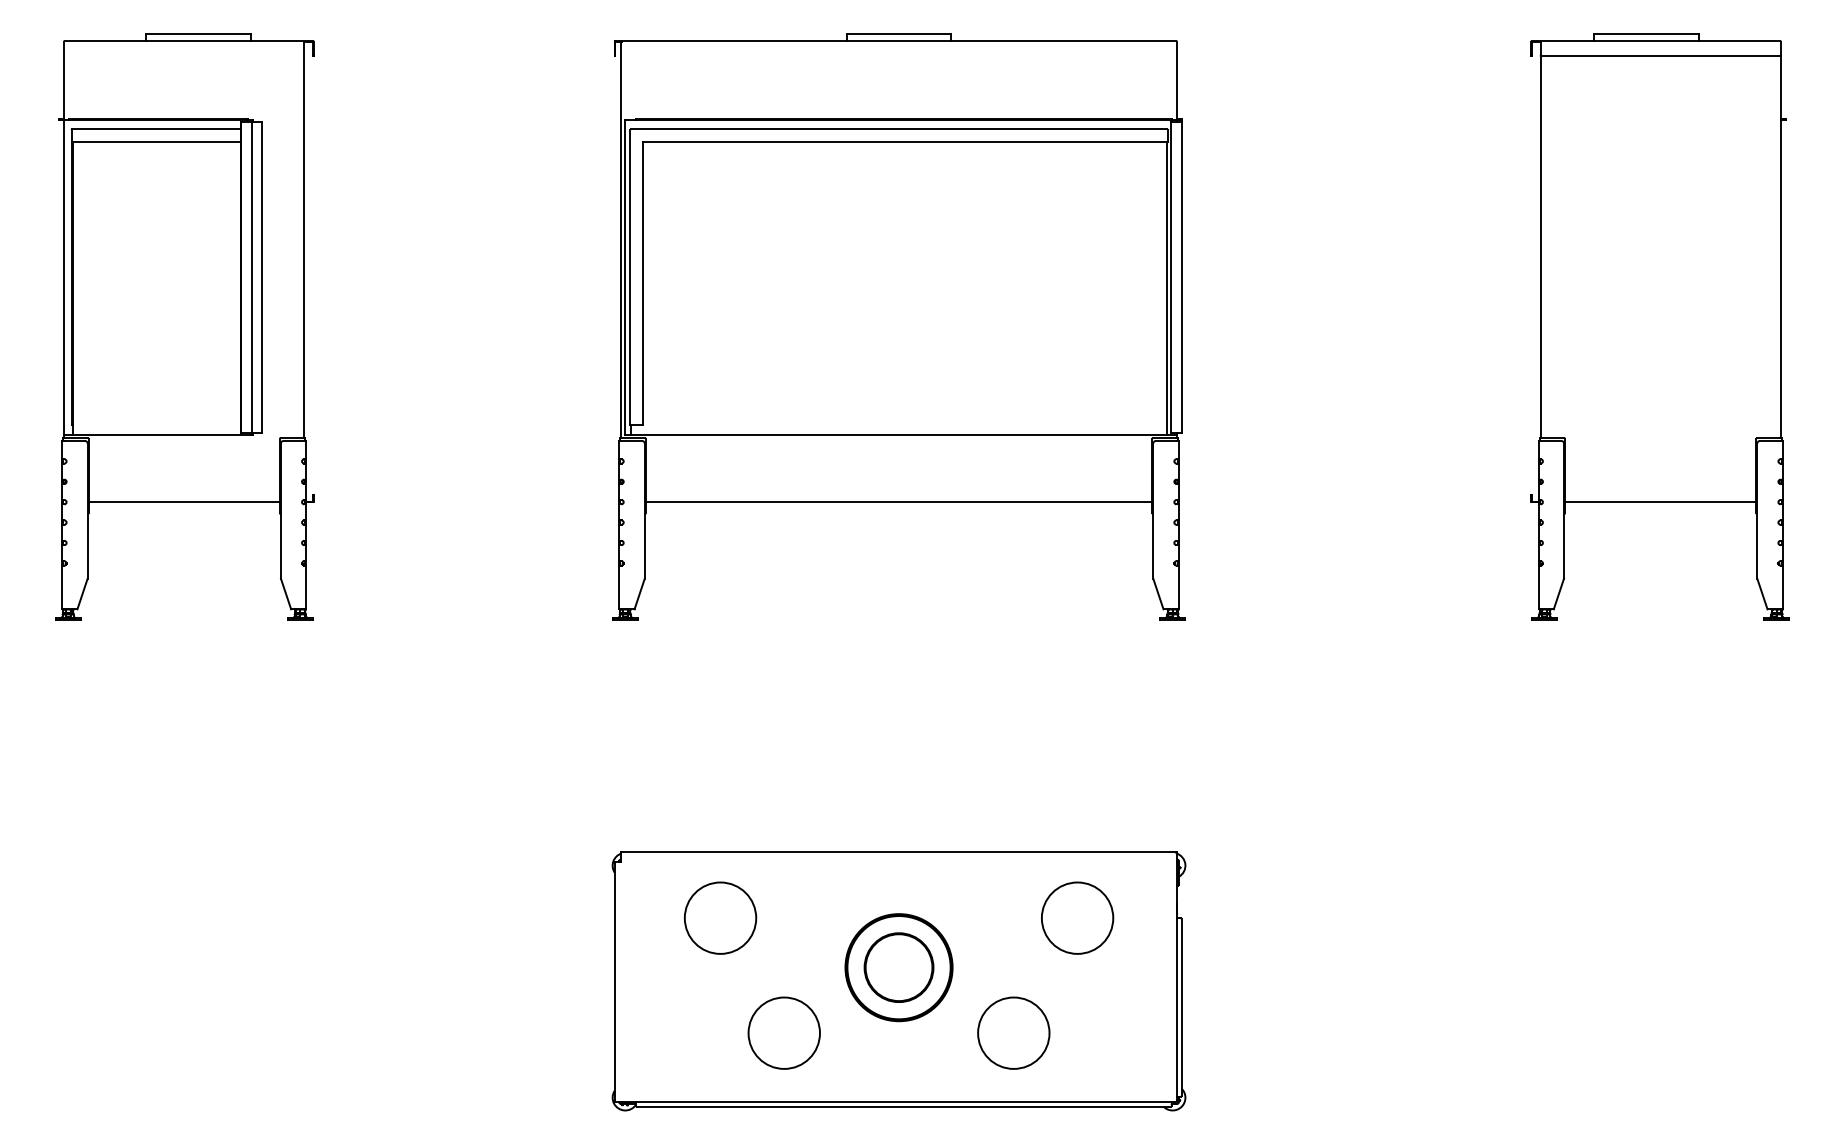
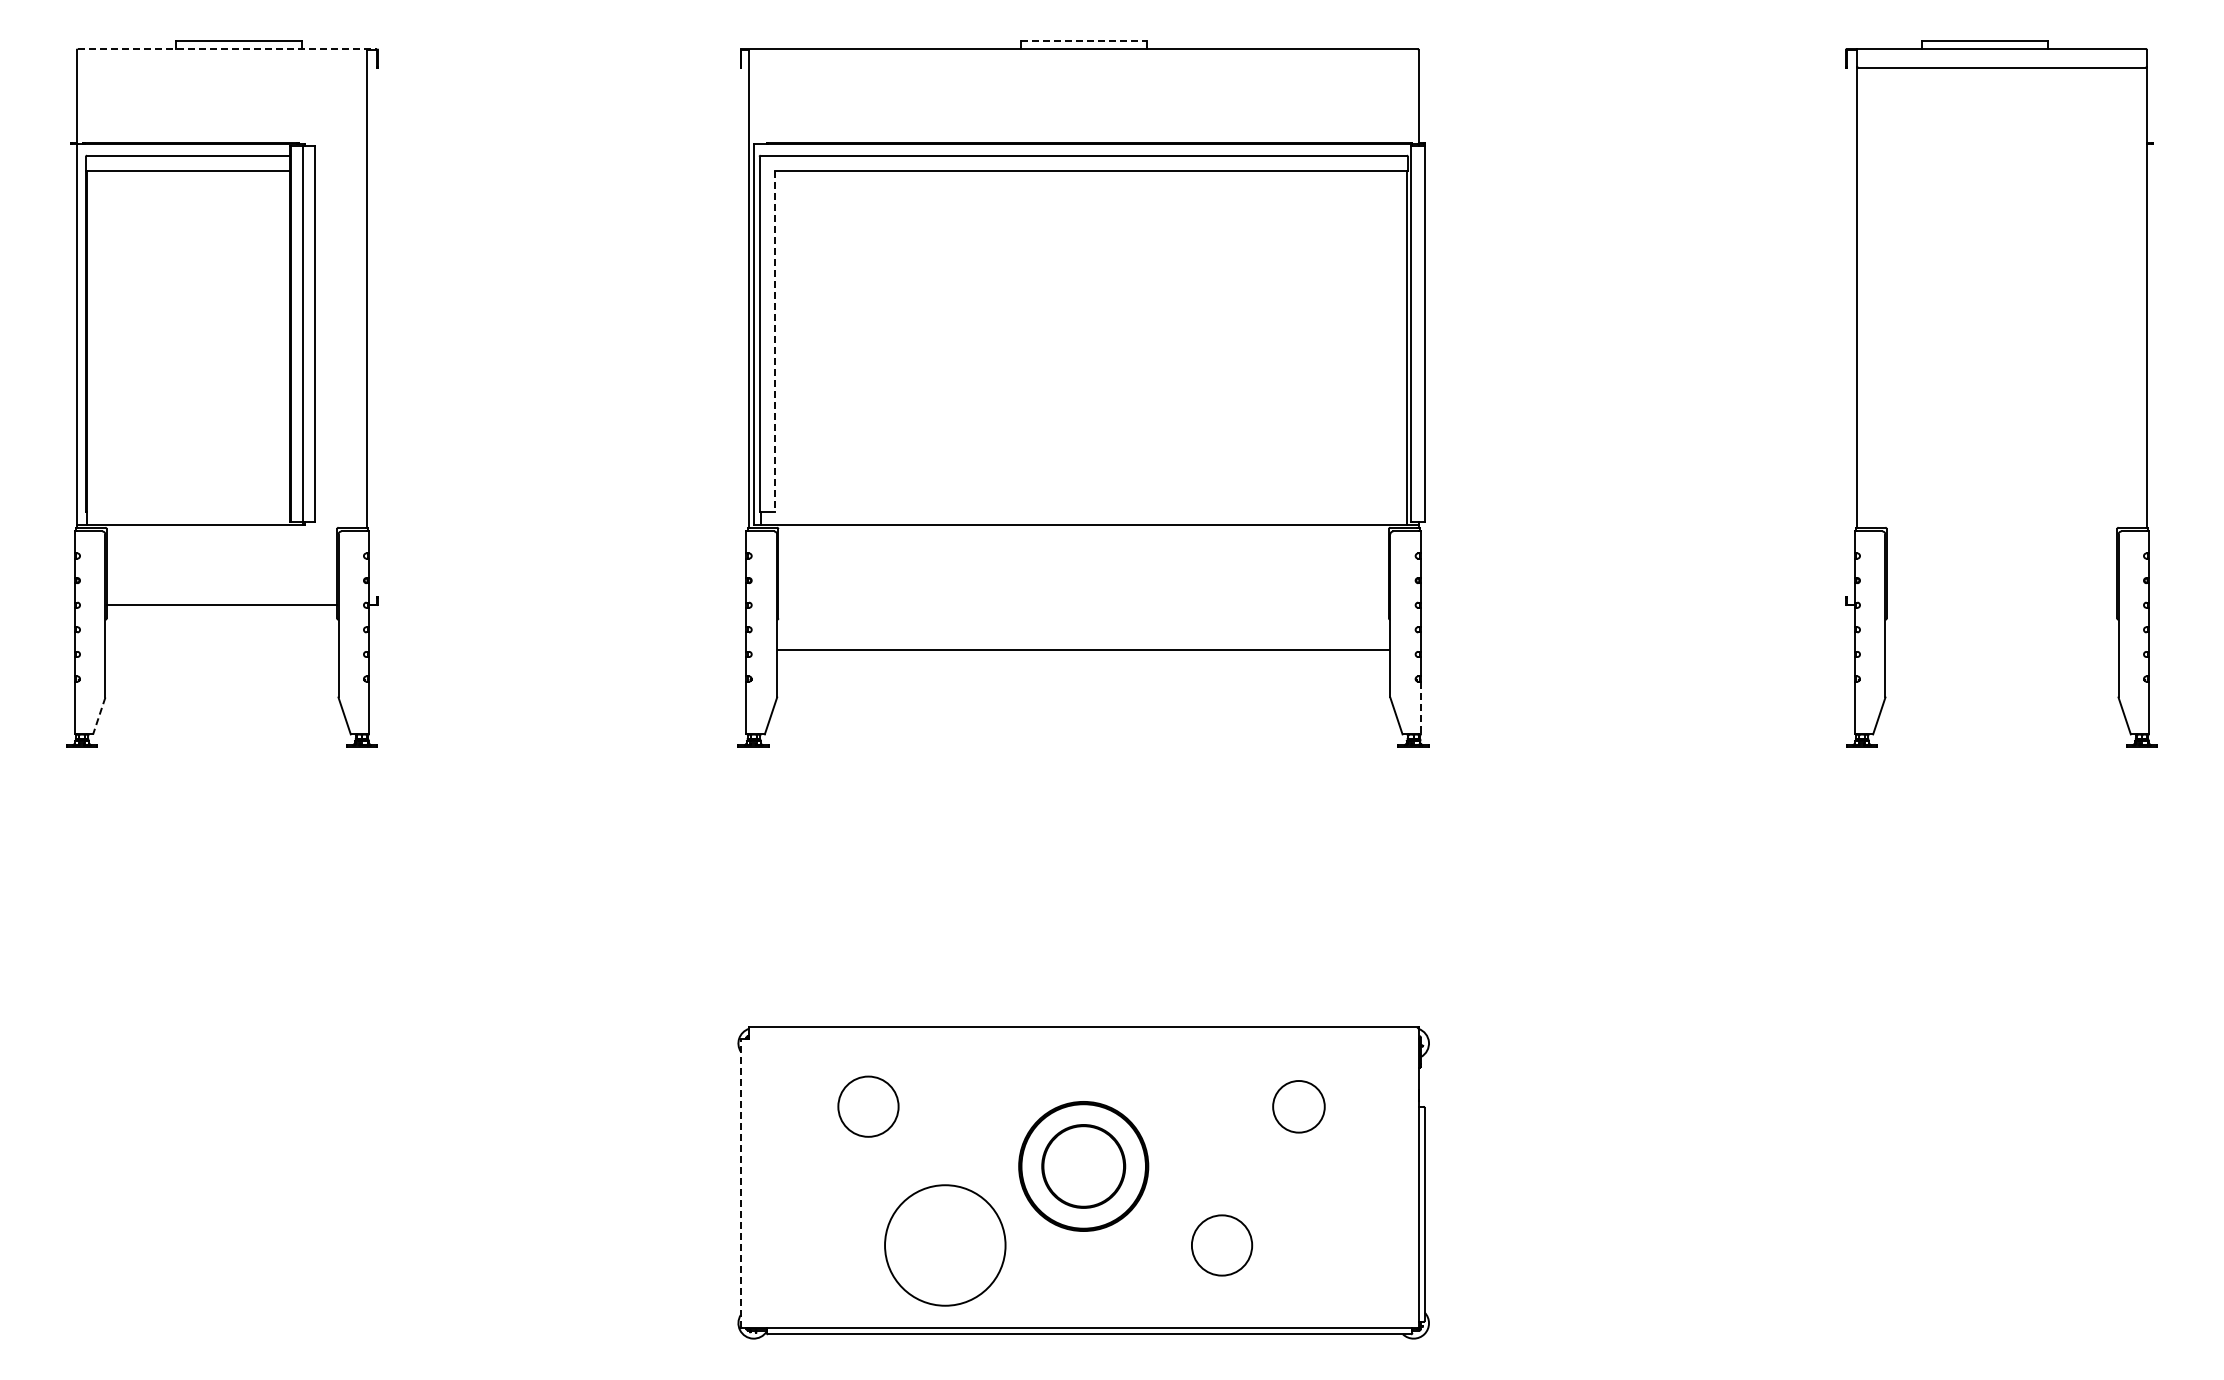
line: (899, 34) -> (1084, 41), solid -> dashed
line: (188, 41) -> (227, 49), solid -> dashed
line: (643, 283) -> (775, 341), solid -> dashed
line: (898, 502) -> (1083, 650), moved
line: (1660, 502) -> (2001, 605), removed
line: (1179, 587) -> (1421, 708), solid -> dashed
line: (82, 594) -> (99, 716), solid -> dashed
circle: (720, 917) -> (868, 1106), size x0.7
circle: (1077, 917) -> (1298, 1106), size x0.6
line: (614, 981) -> (740, 1183), solid -> dashed
circle: (784, 1033) -> (945, 1245), size x1.4
circle: (1013, 1033) -> (1221, 1245), size x0.7

